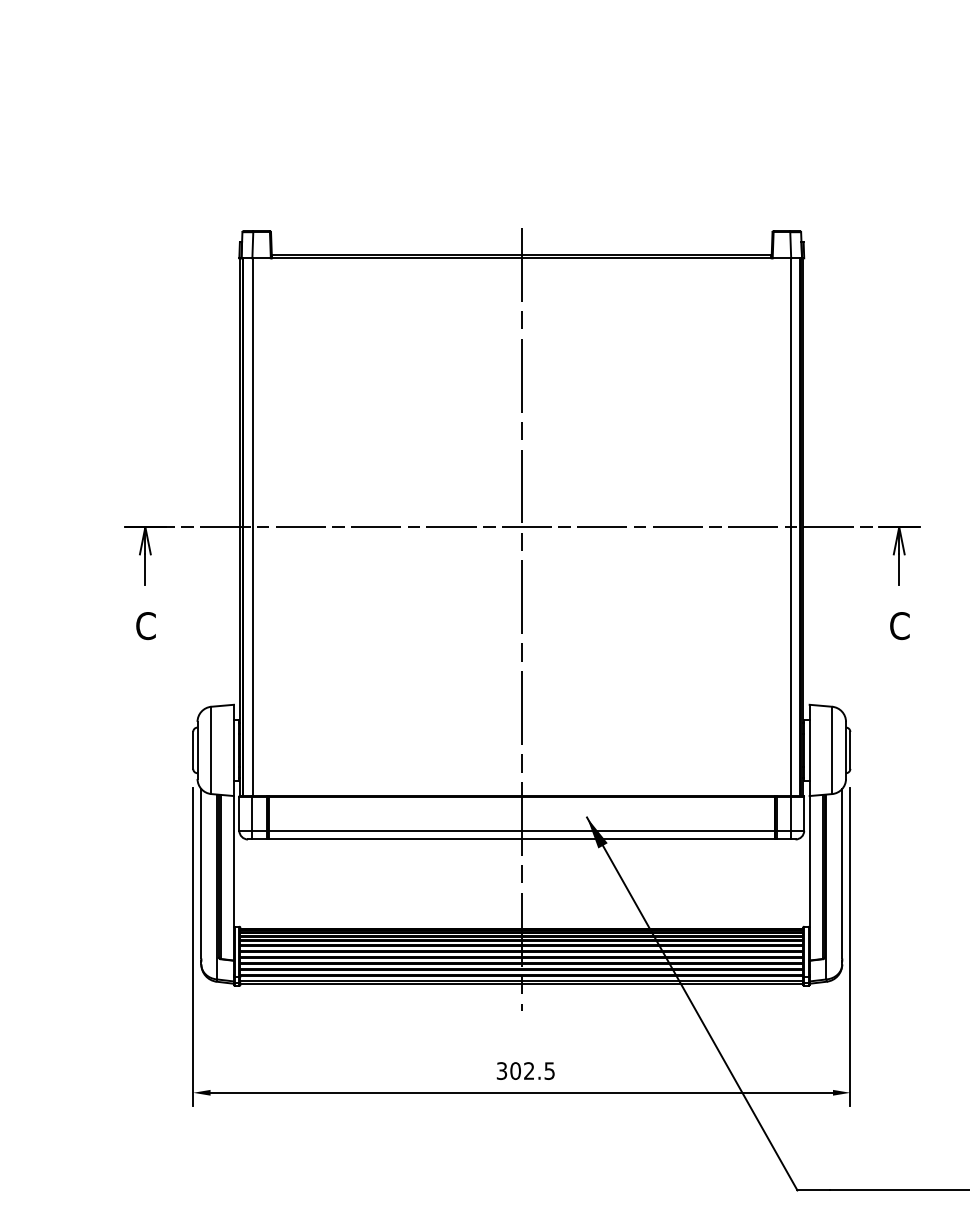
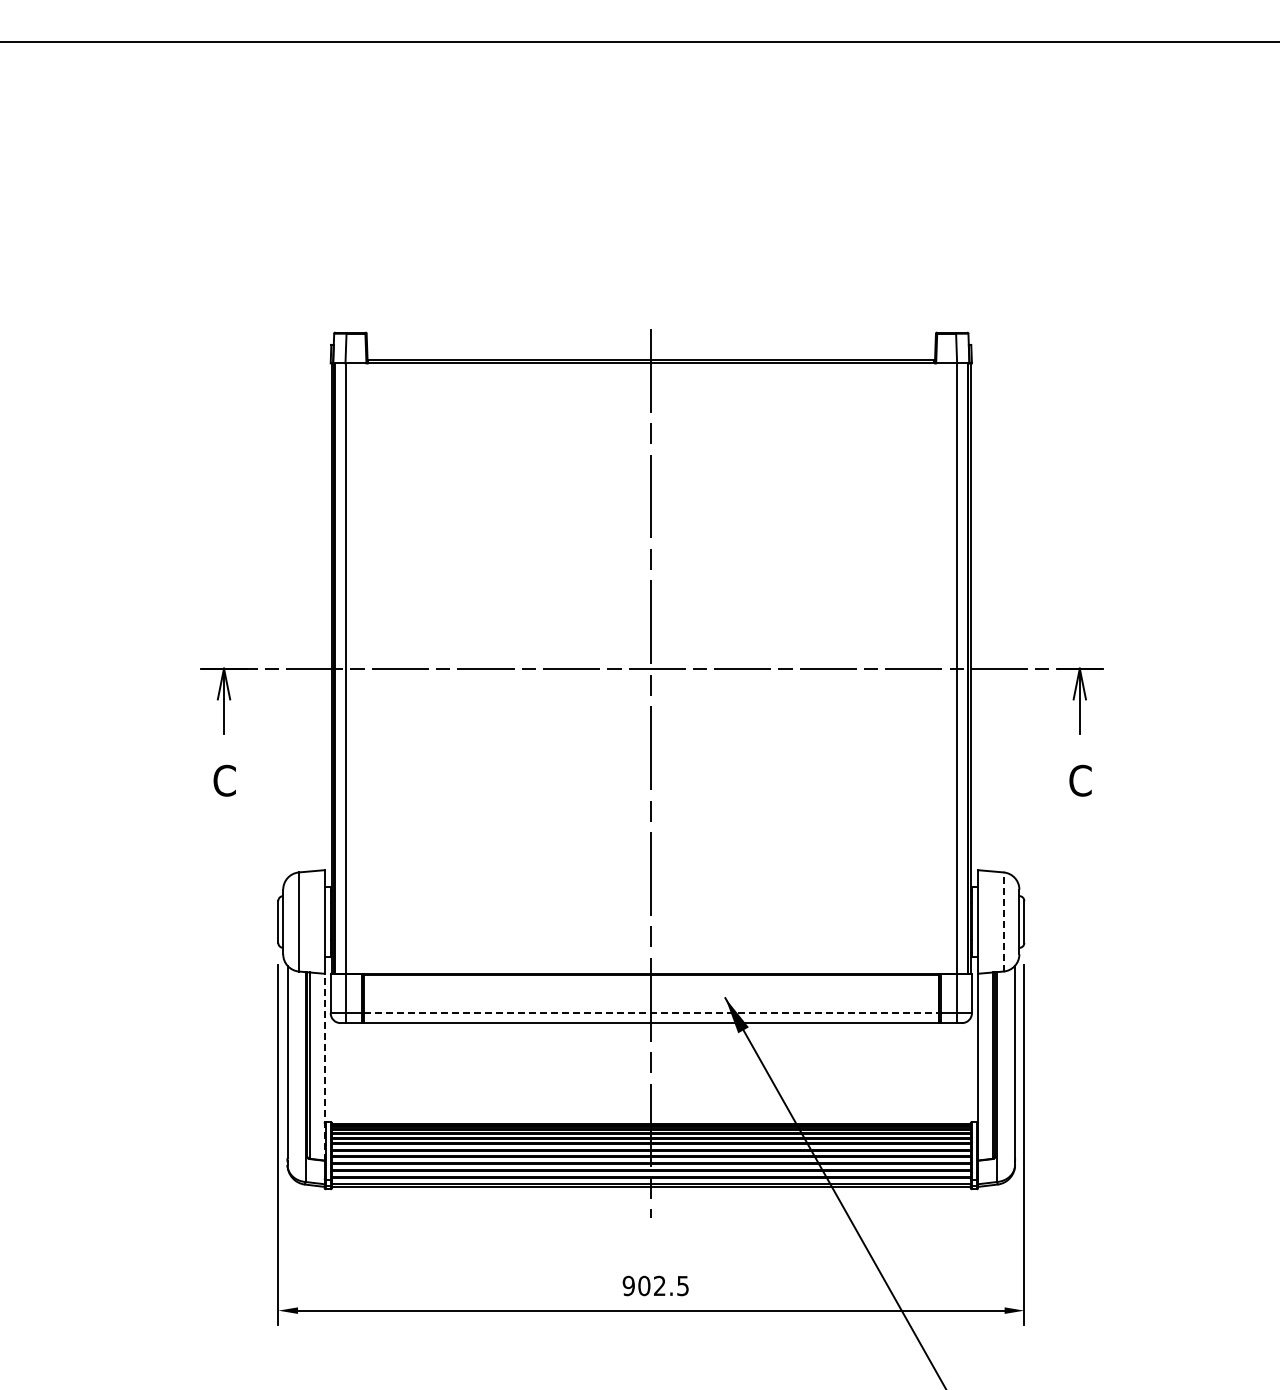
line: (832, 749) -> (1003, 921), solid -> dashed
line: (521, 831) -> (651, 1013), solid -> dashed
line: (233, 877) -> (324, 1066), solid -> dashed
text: (501, 1070) -> (628, 1285), 302.5 -> 902.5

